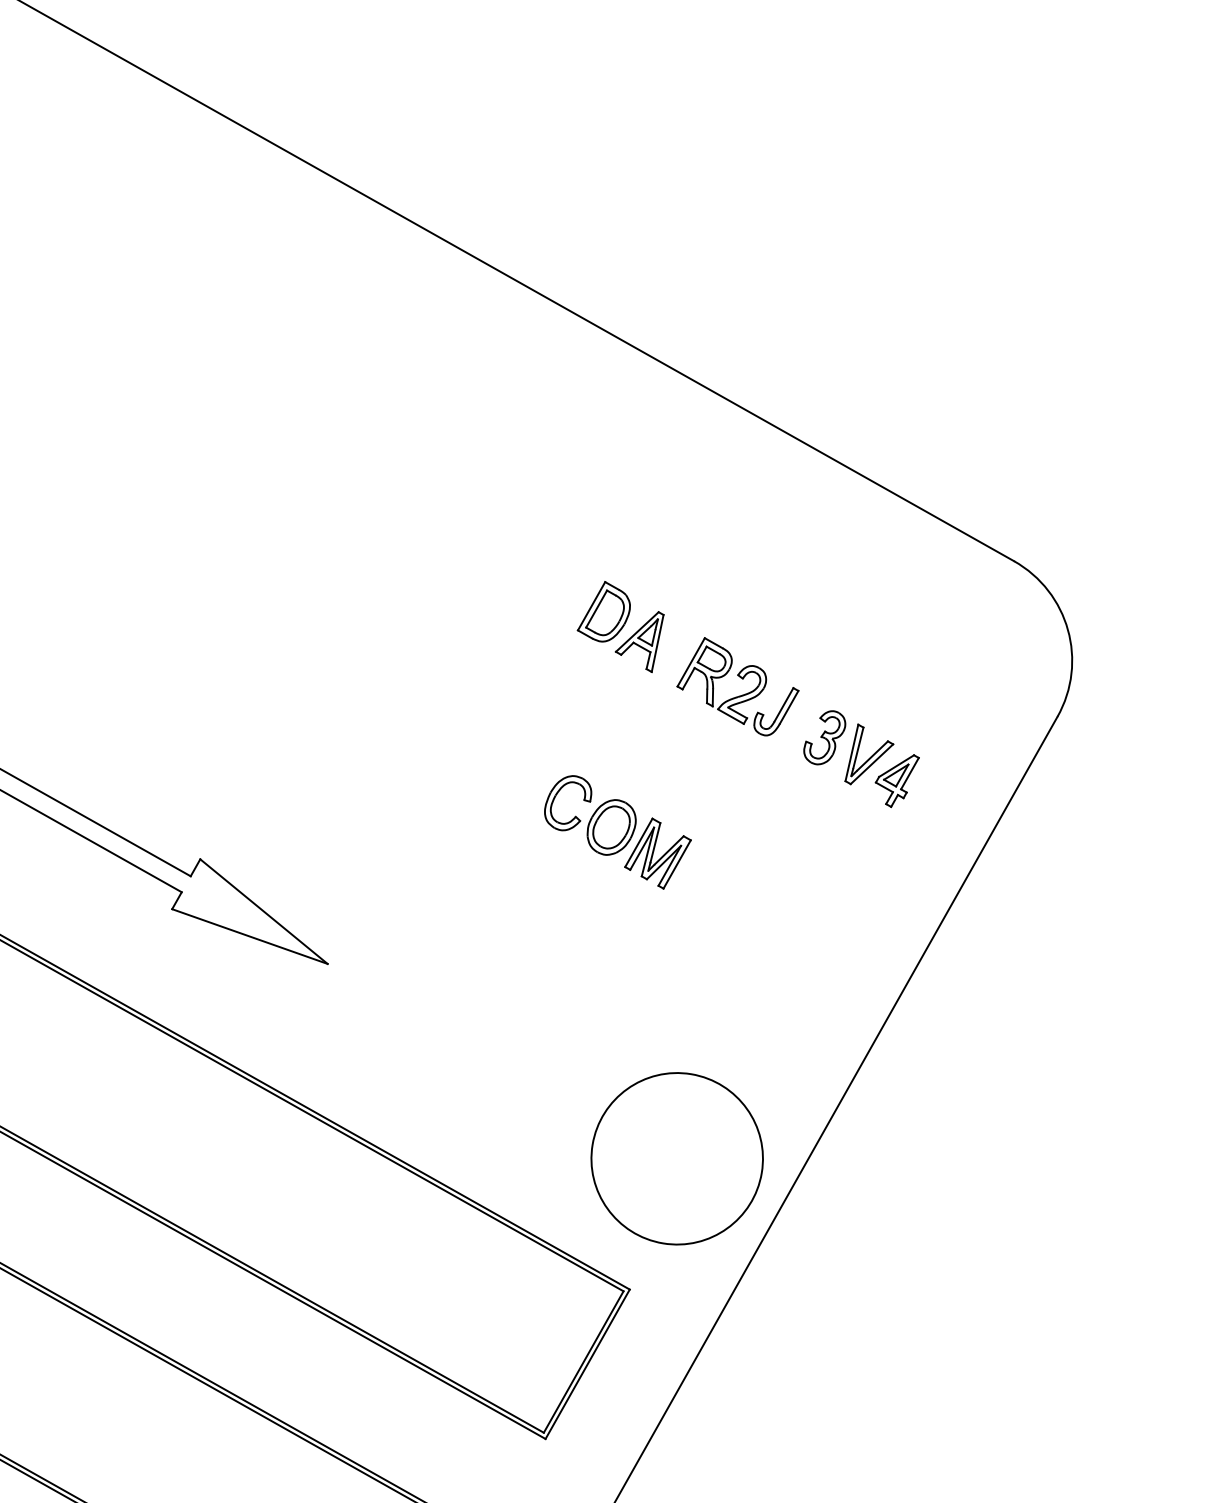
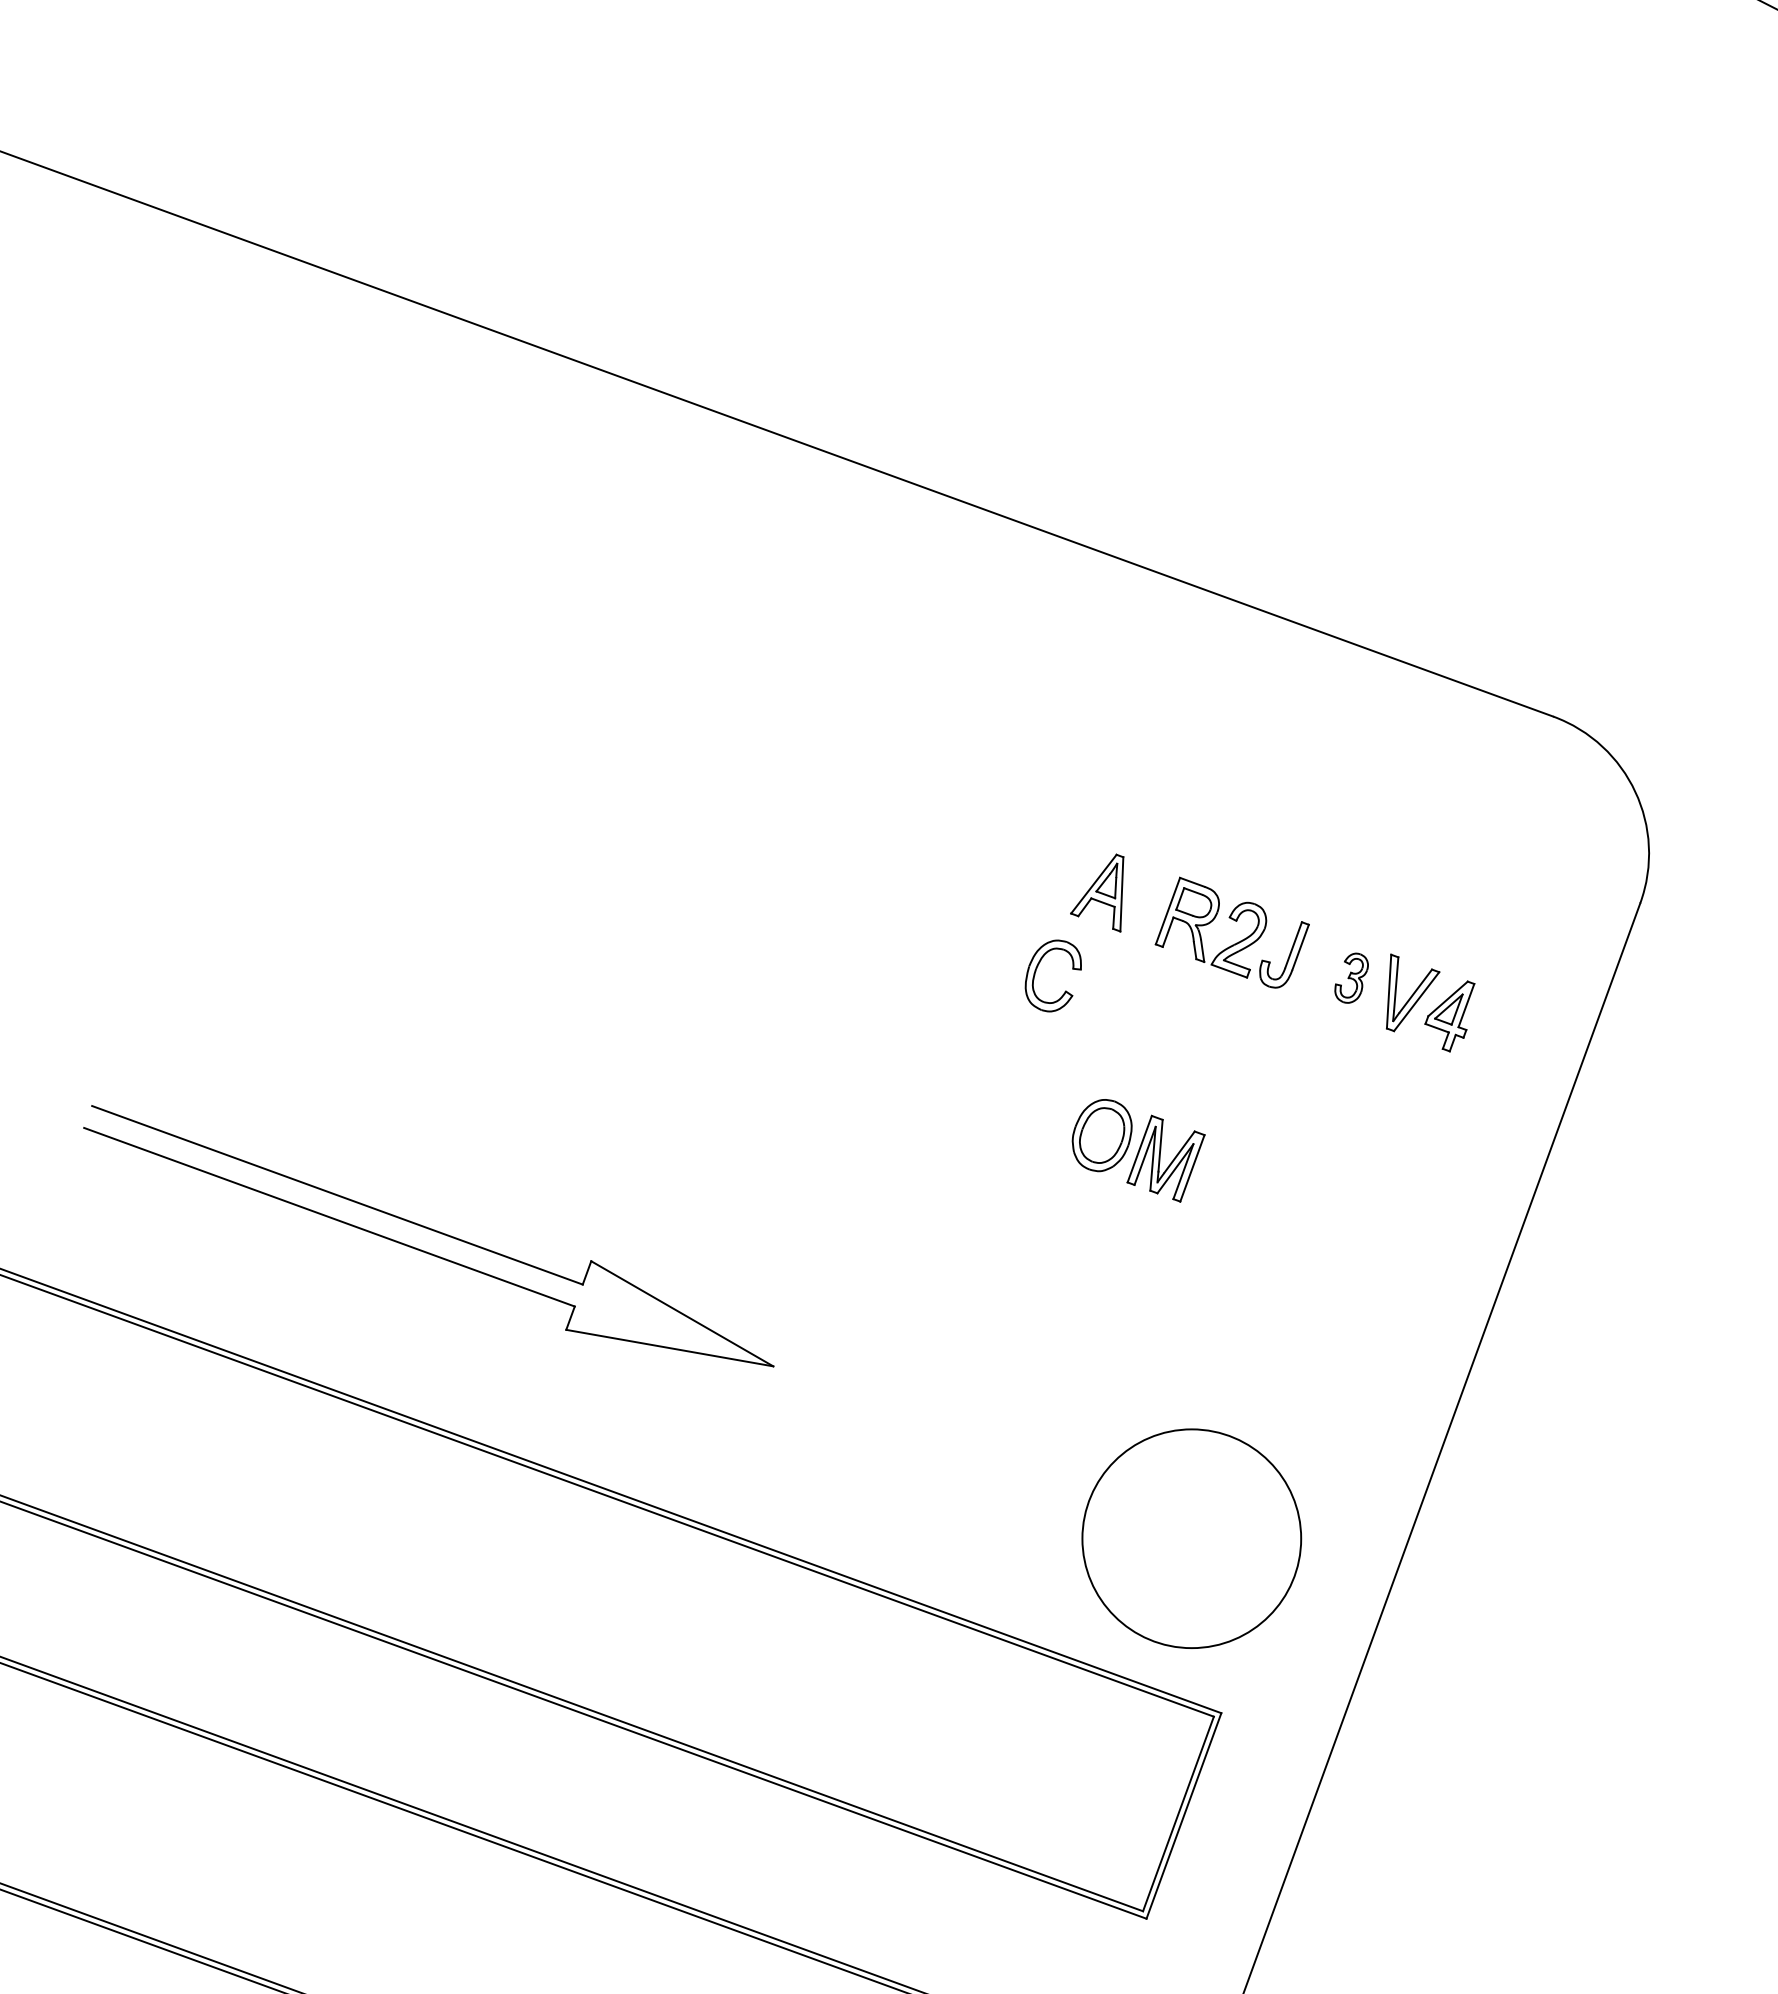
part: (604, 611) -> (1048, 865), removed
part: (824, 737) -> (1351, 978), size x0.7
part: (555, 797) -> (1036, 971), moved
circle: (677, 1158) -> (1191, 1538), moved

